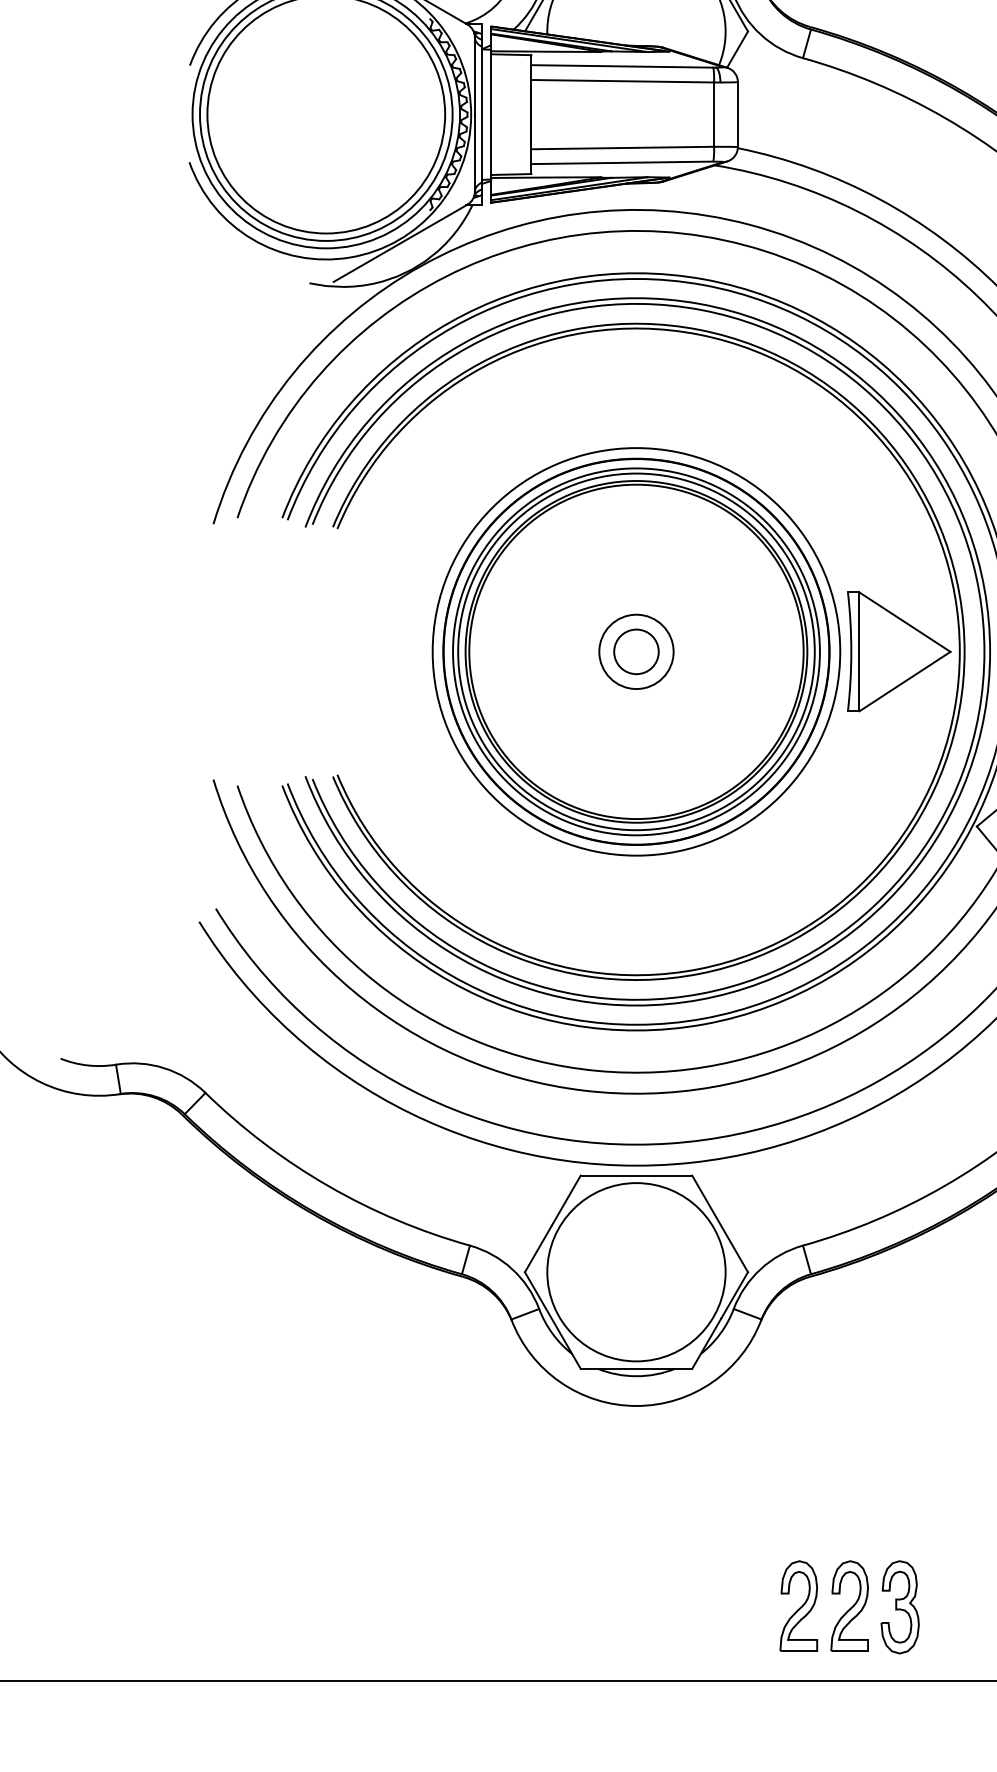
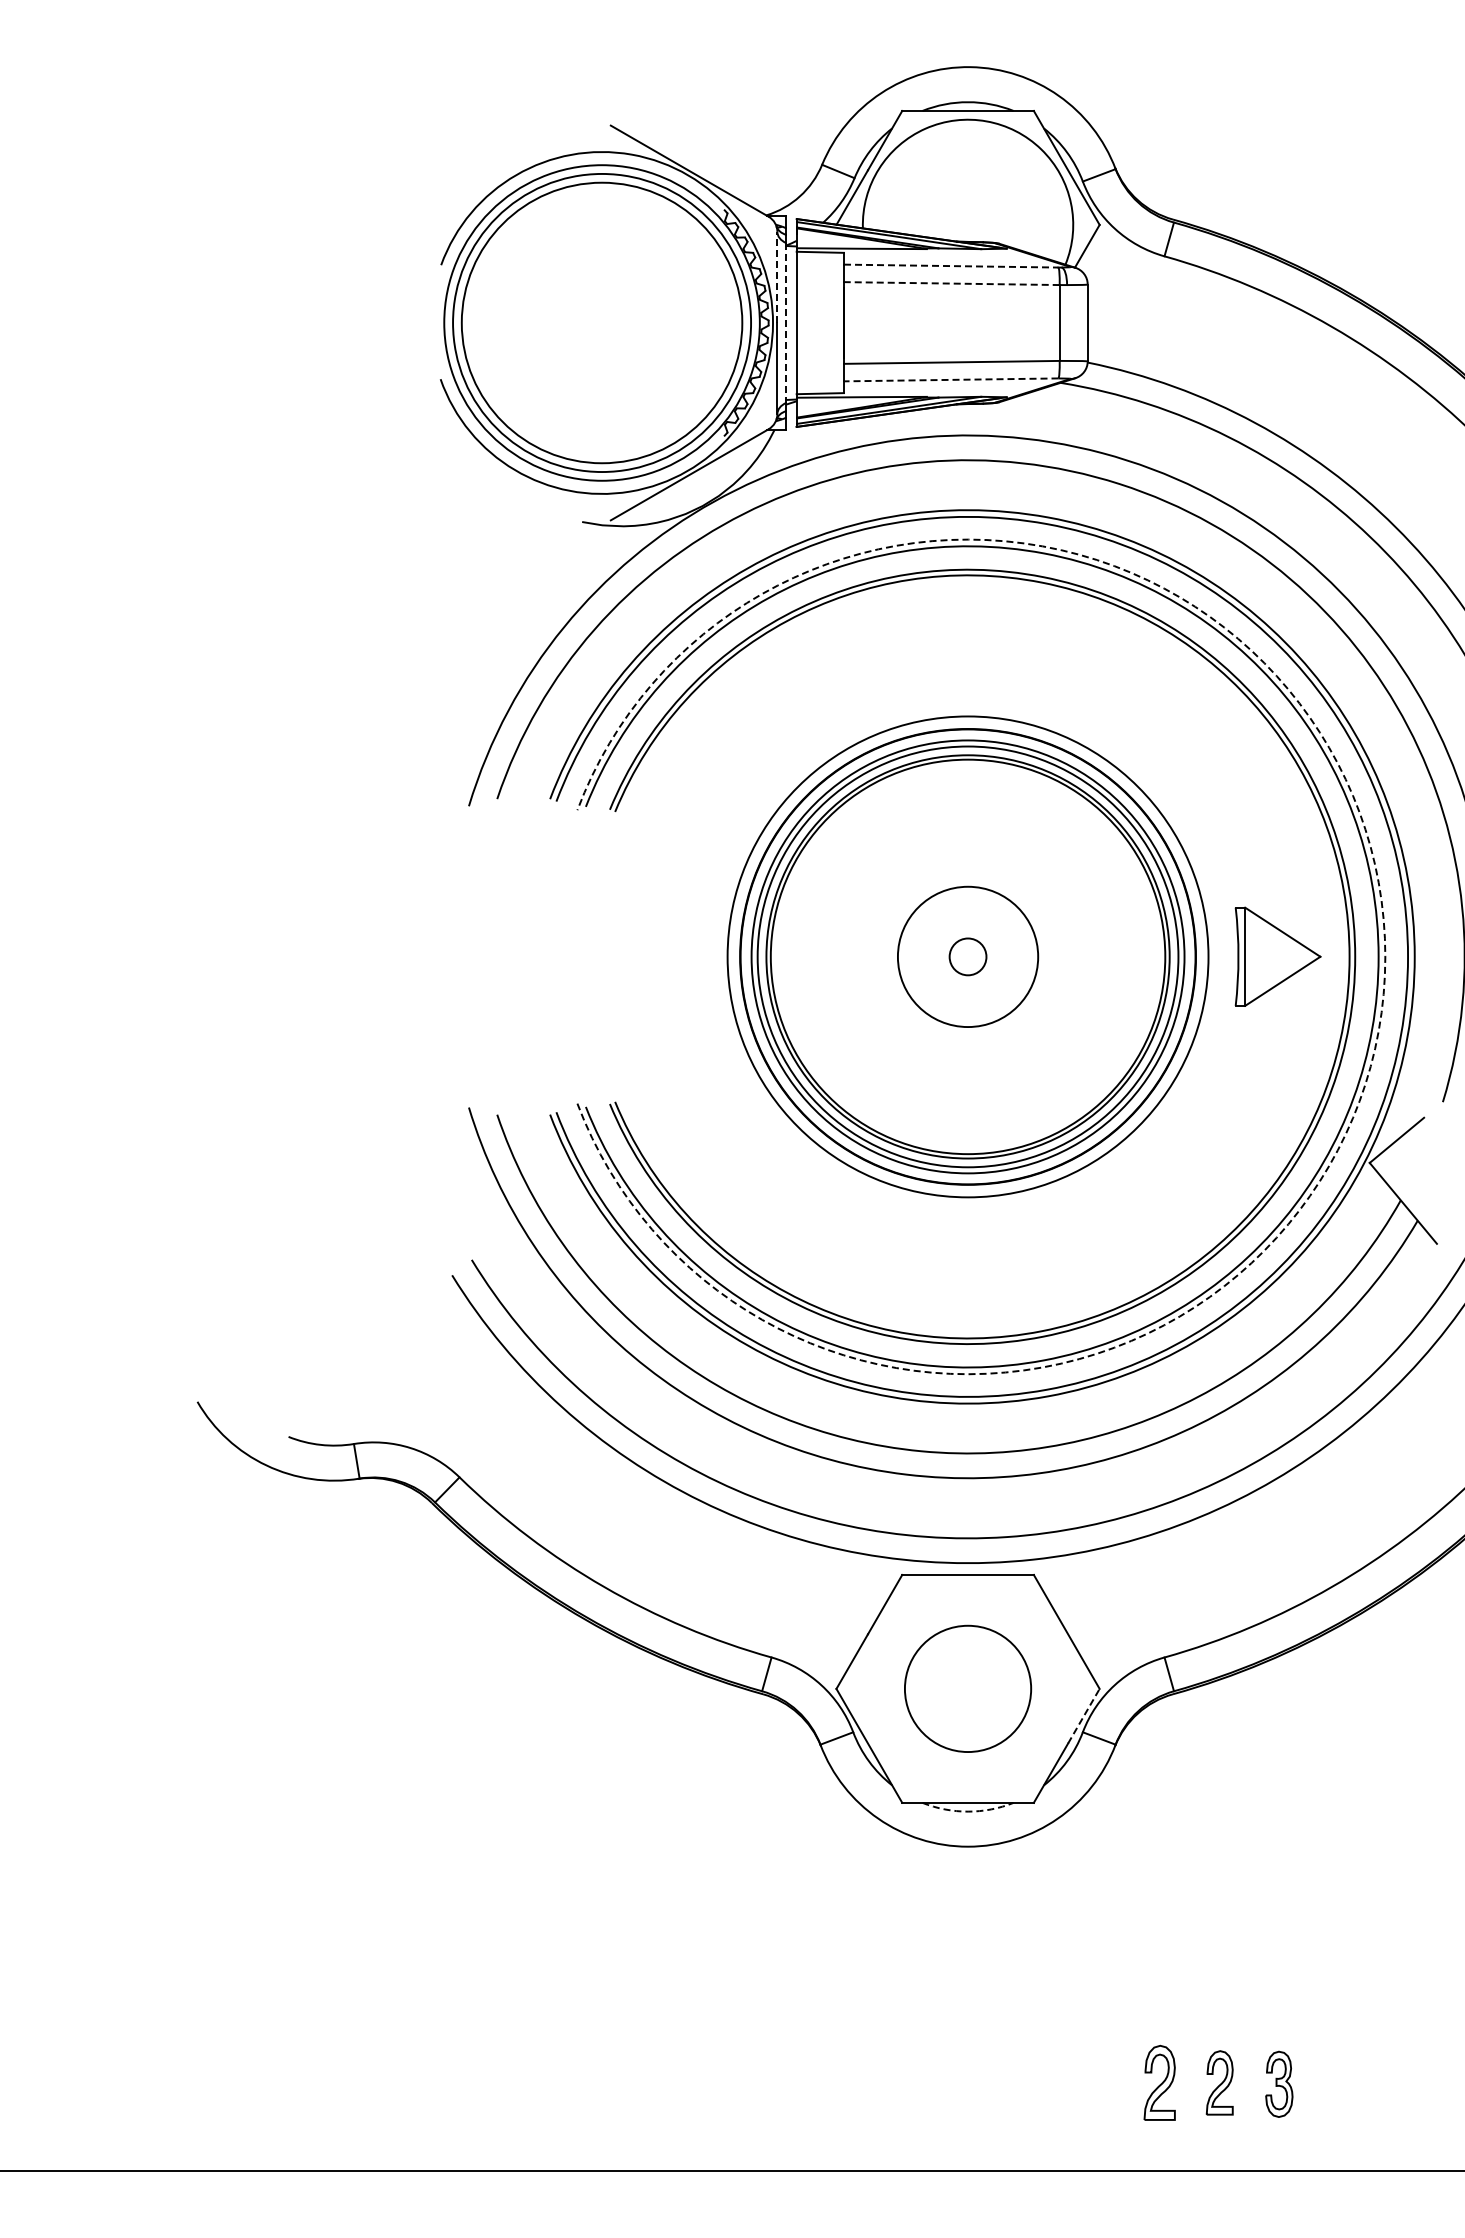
line: (622, 66) -> (951, 266), solid -> dashed
line: (474, 76) -> (777, 277), solid -> dashed
line: (622, 81) -> (951, 283), solid -> dashed
line: (482, 115) -> (786, 323), solid -> dashed
line: (621, 162) -> (950, 379), solid -> dashed
circle: (636, 651) -> (967, 956), size x0.7
circle: (636, 651) -> (967, 956), size x1.6
part: (898, 651) -> (1277, 956), size x0.7
arc: (990, 651) -> (1385, 956), solid -> dashed
circle: (636, 1271) -> (967, 1688), size x0.6
line: (734, 1295) -> (1083, 1716), solid -> dashed
arc: (636, 1376) -> (968, 1811), solid -> dashed
part: (798, 1605) -> (1159, 2082), size x0.7
part: (849, 1605) -> (1219, 2082), size x0.6
part: (900, 1607) -> (1279, 2084), size x0.6

